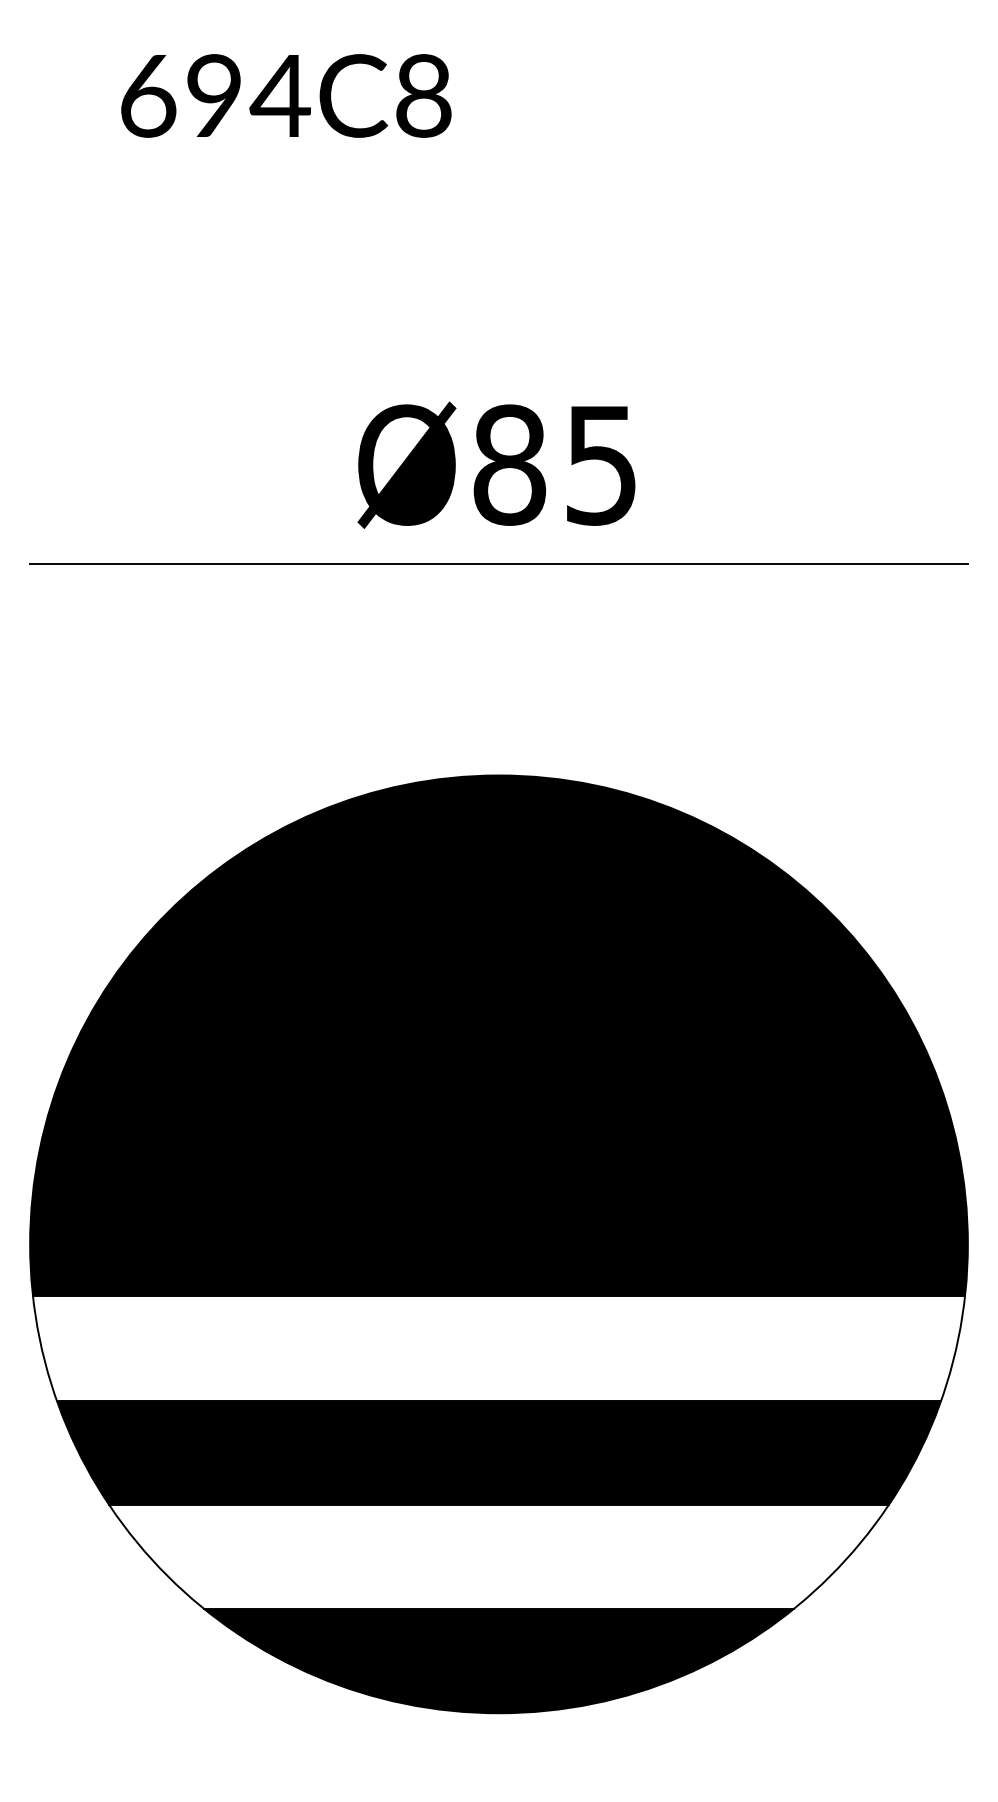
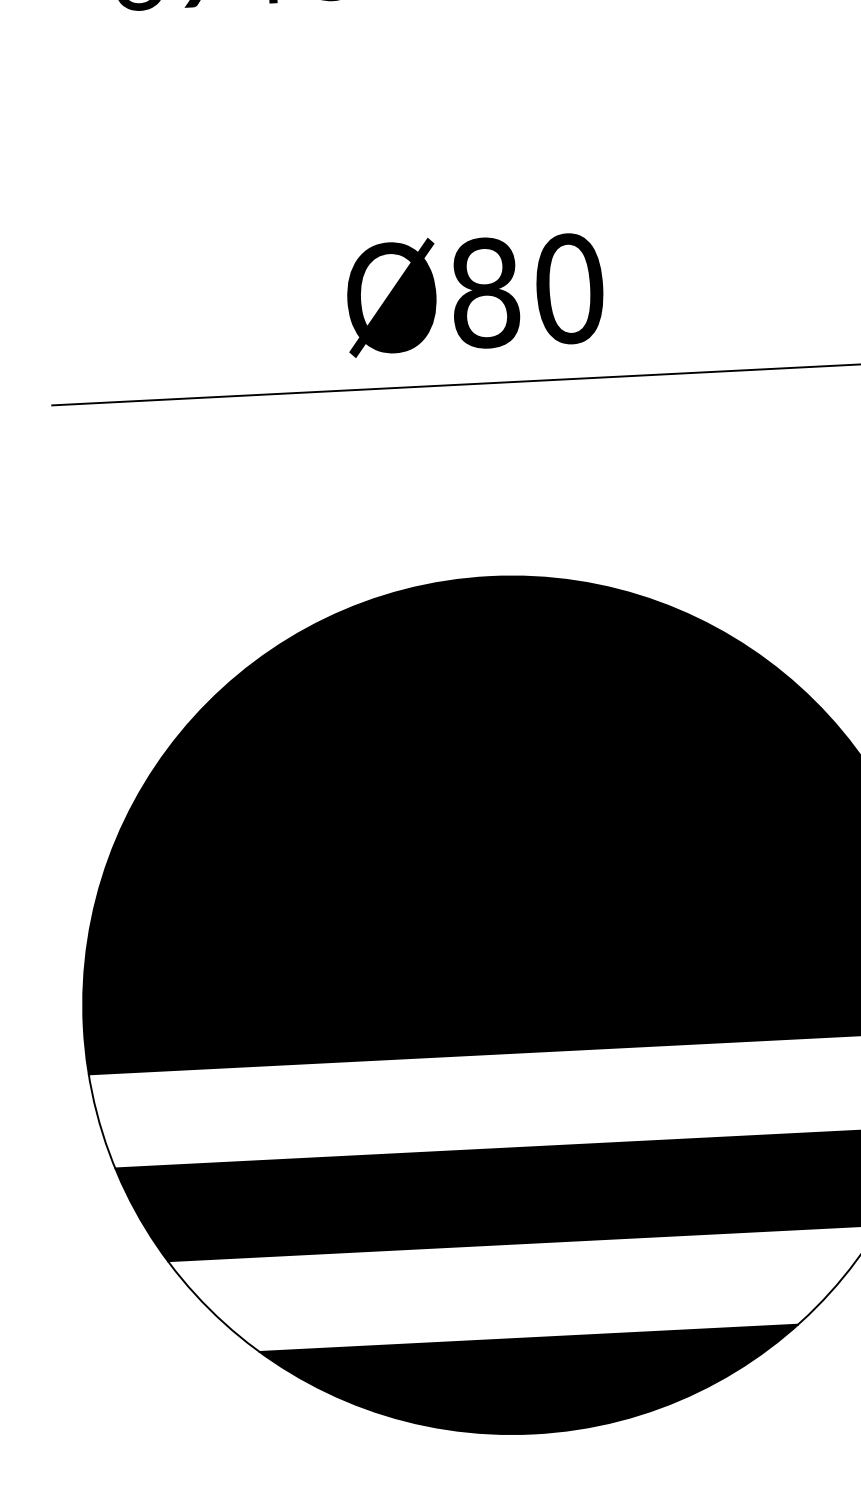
text: (601, 464) -> (569, 288), Ø85 -> Ø80

